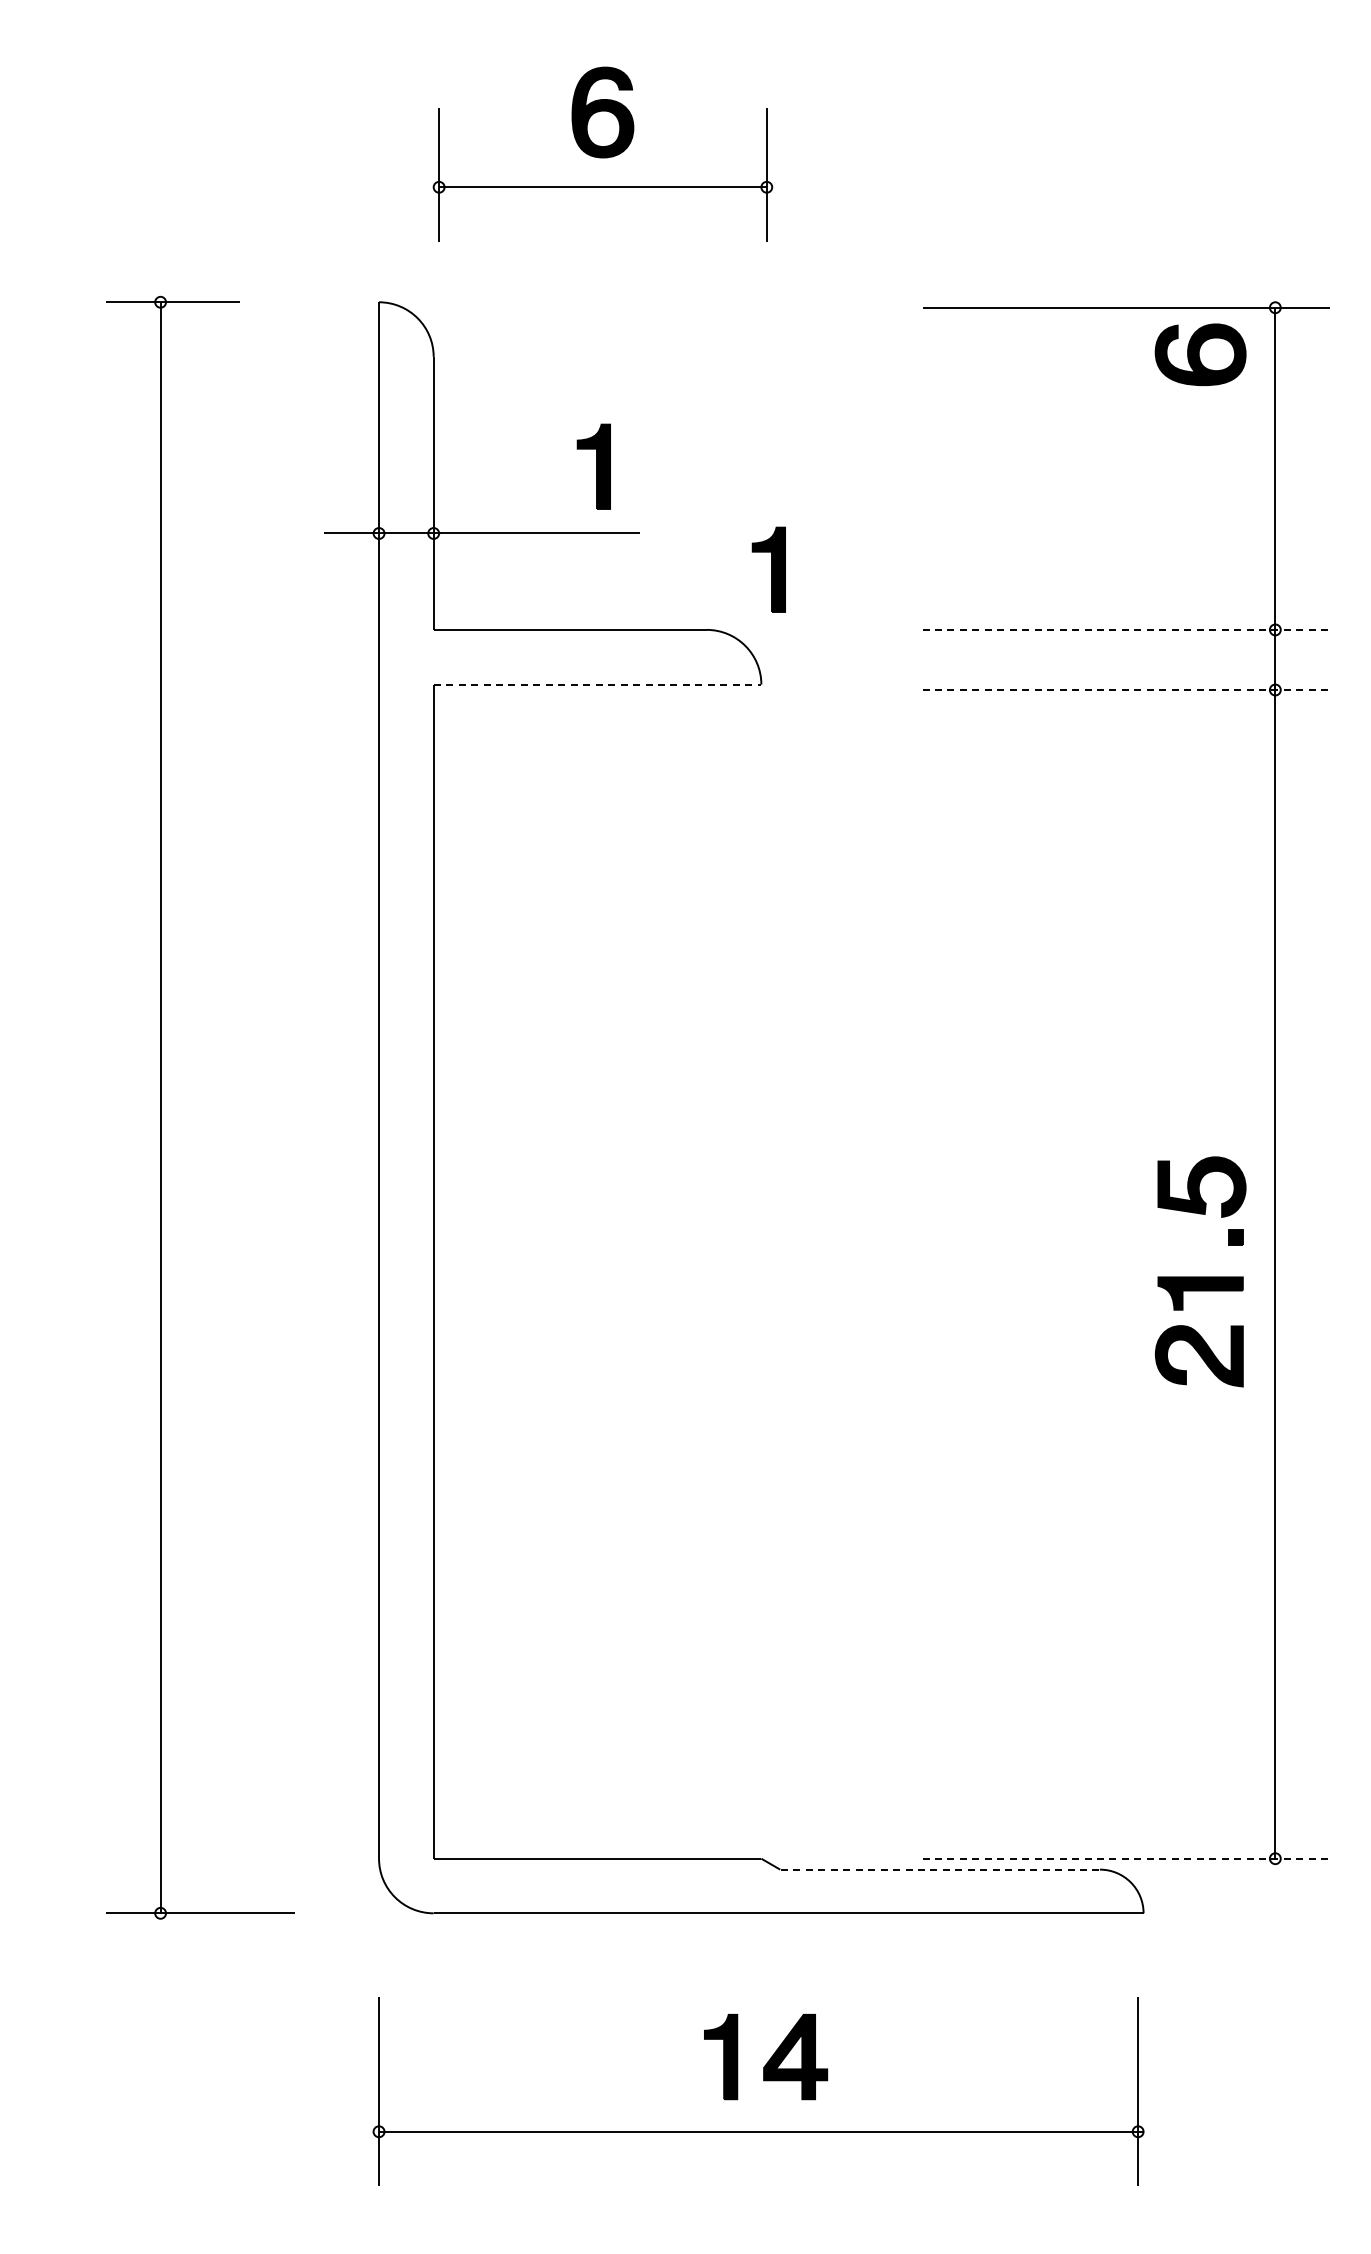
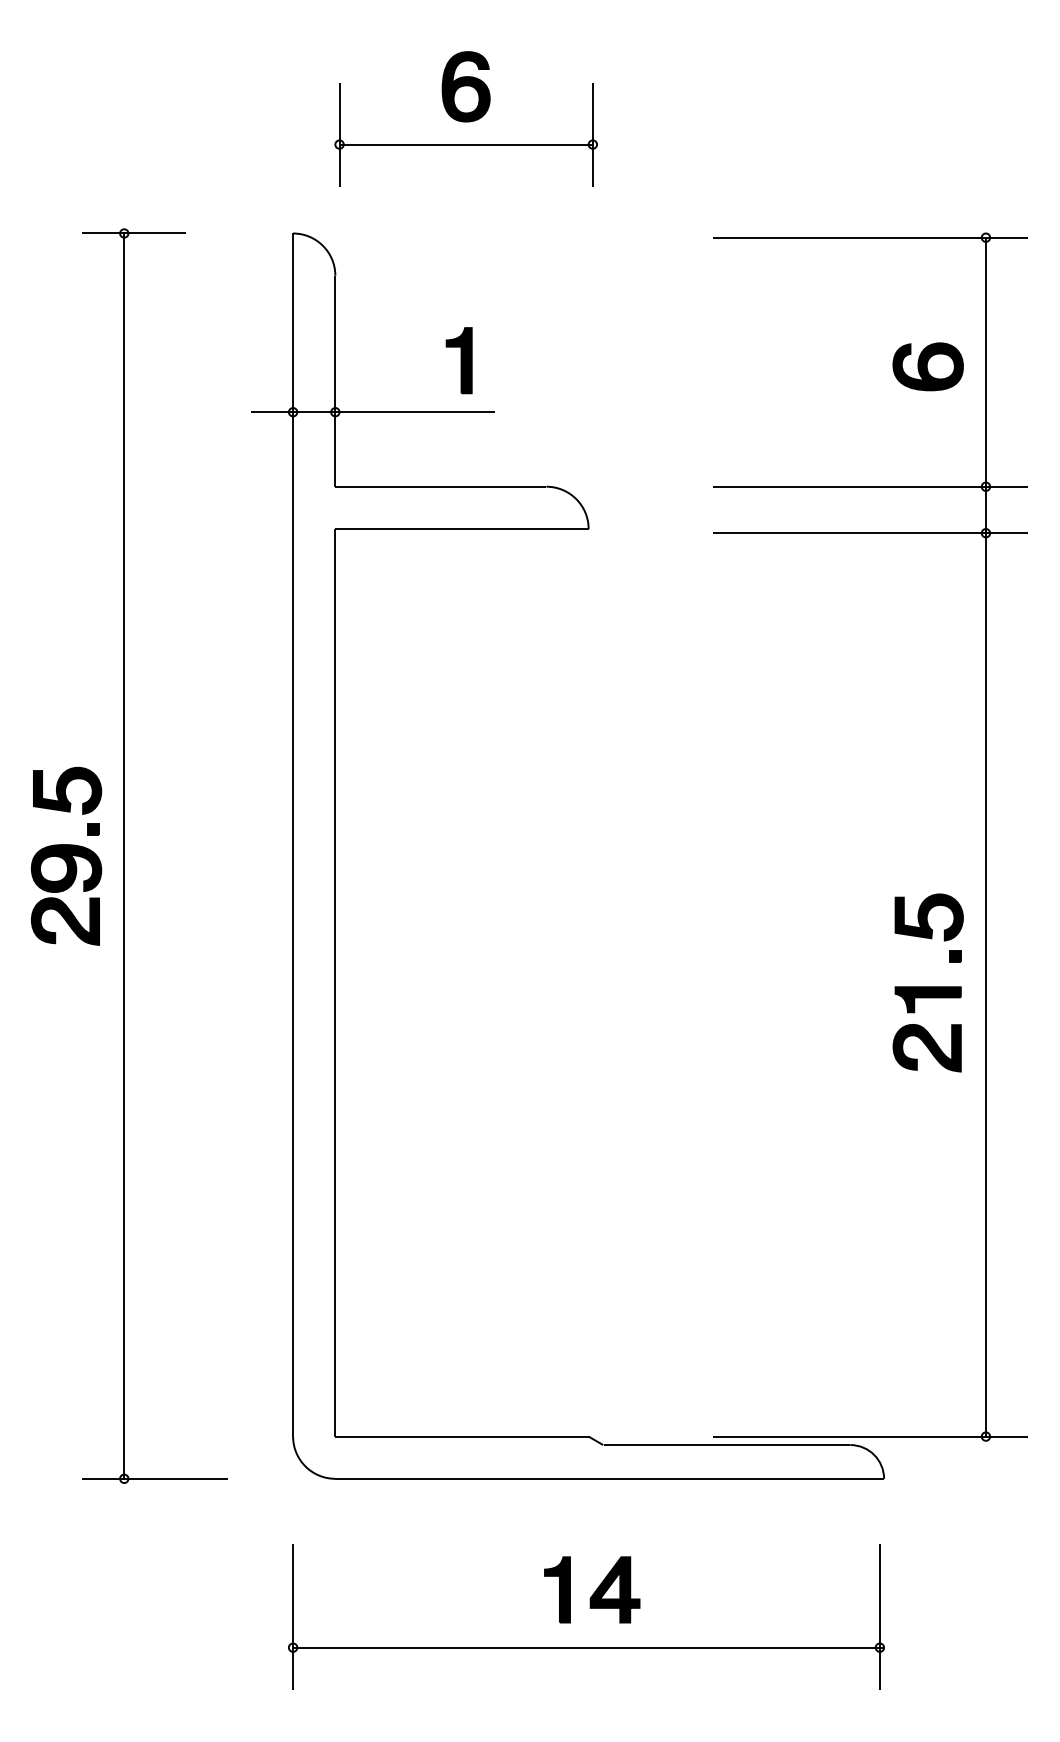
part: (1200, 354) -> (928, 366), moved
part: (768, 569) -> (594, 440), removed
line: (1126, 629) -> (870, 486), dashed -> solid
line: (597, 684) -> (461, 528), dashed -> solid
line: (1126, 690) -> (870, 533), dashed -> solid
part: (85, 1107) -> (66, 855), added
line: (1126, 1858) -> (870, 1436), dashed -> solid
line: (940, 1869) -> (727, 1444), dashed -> solid

